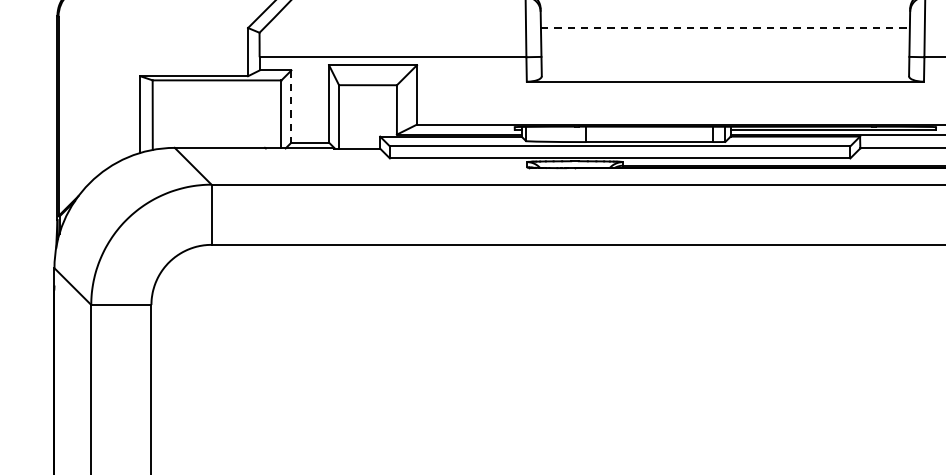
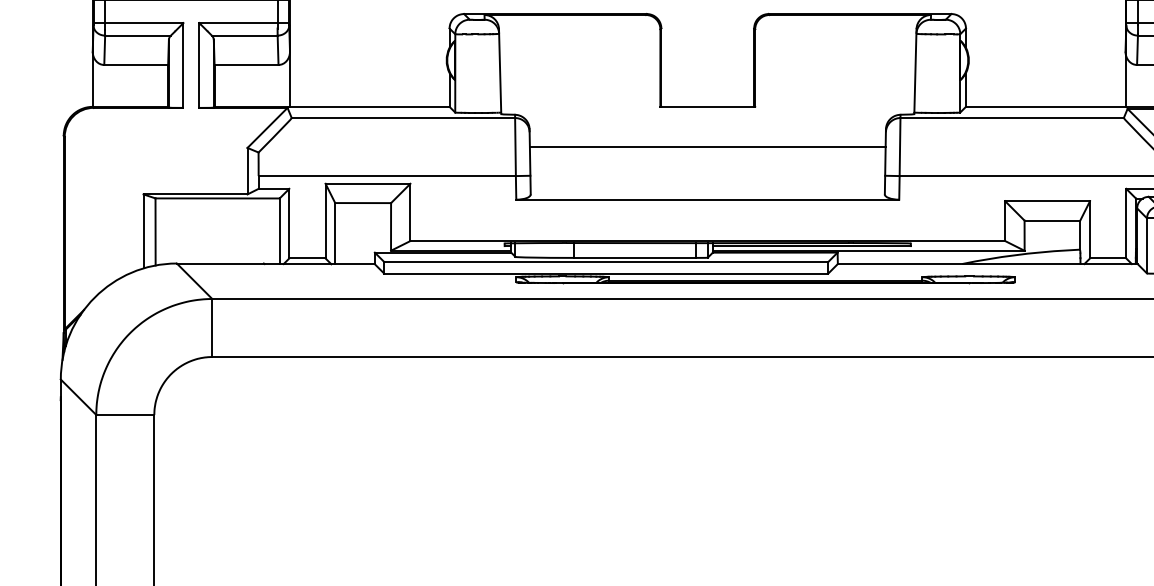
line: (725, 27) -> (707, 147), dashed -> solid
line: (291, 106) -> (289, 223), dashed -> solid

